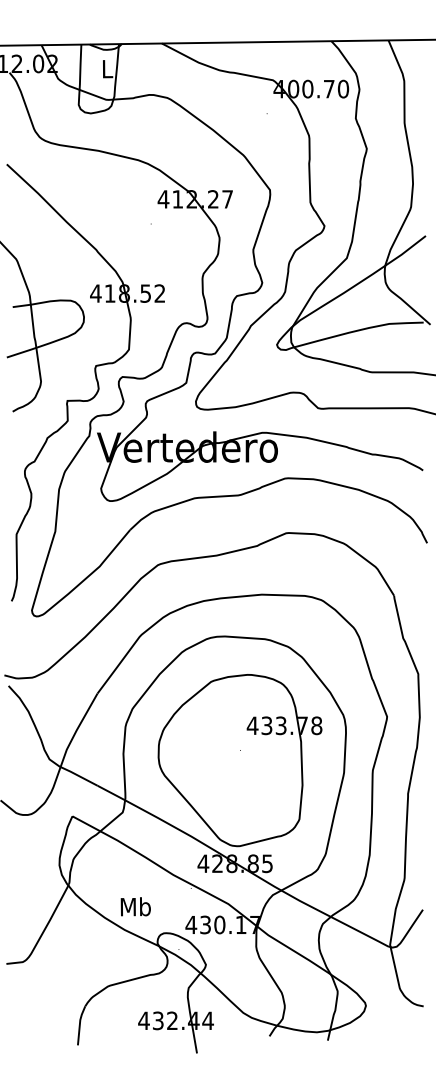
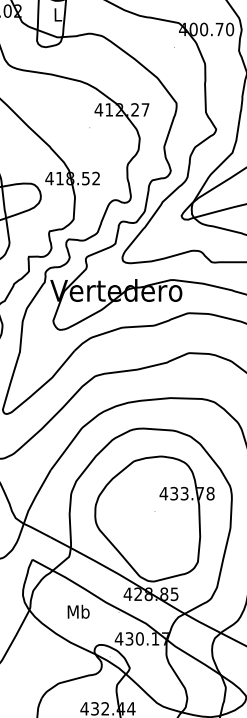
text: (135, 906) -> (78, 611), moved

